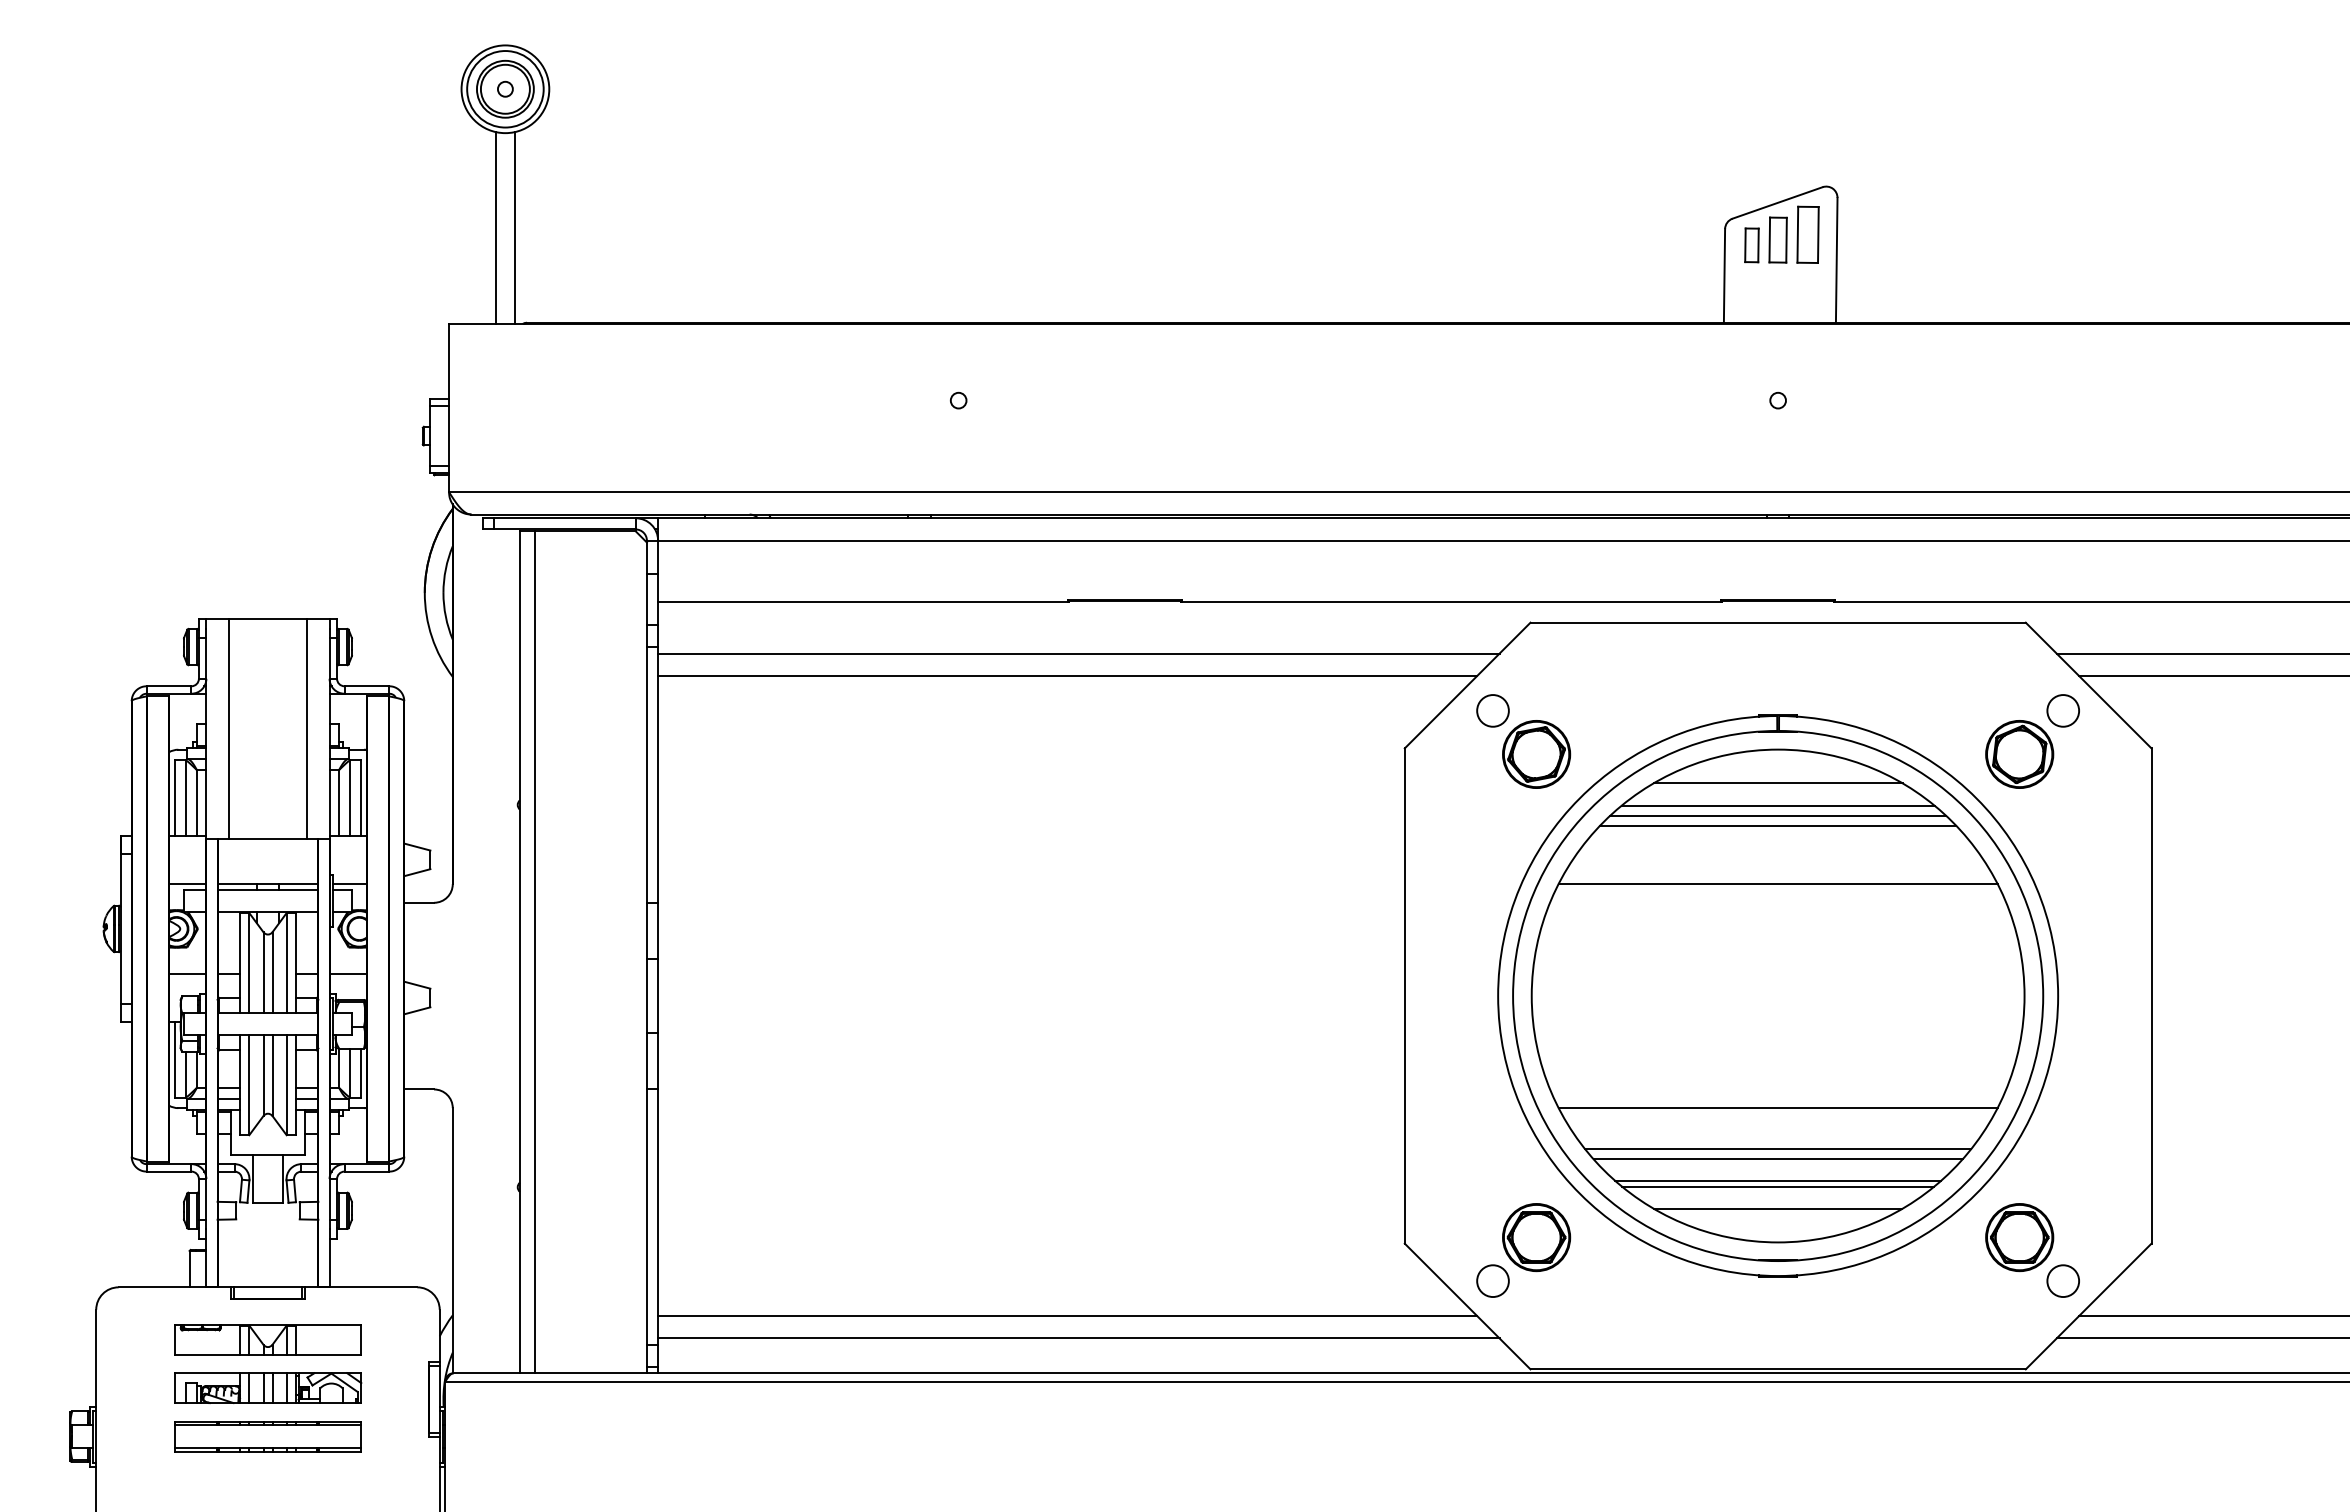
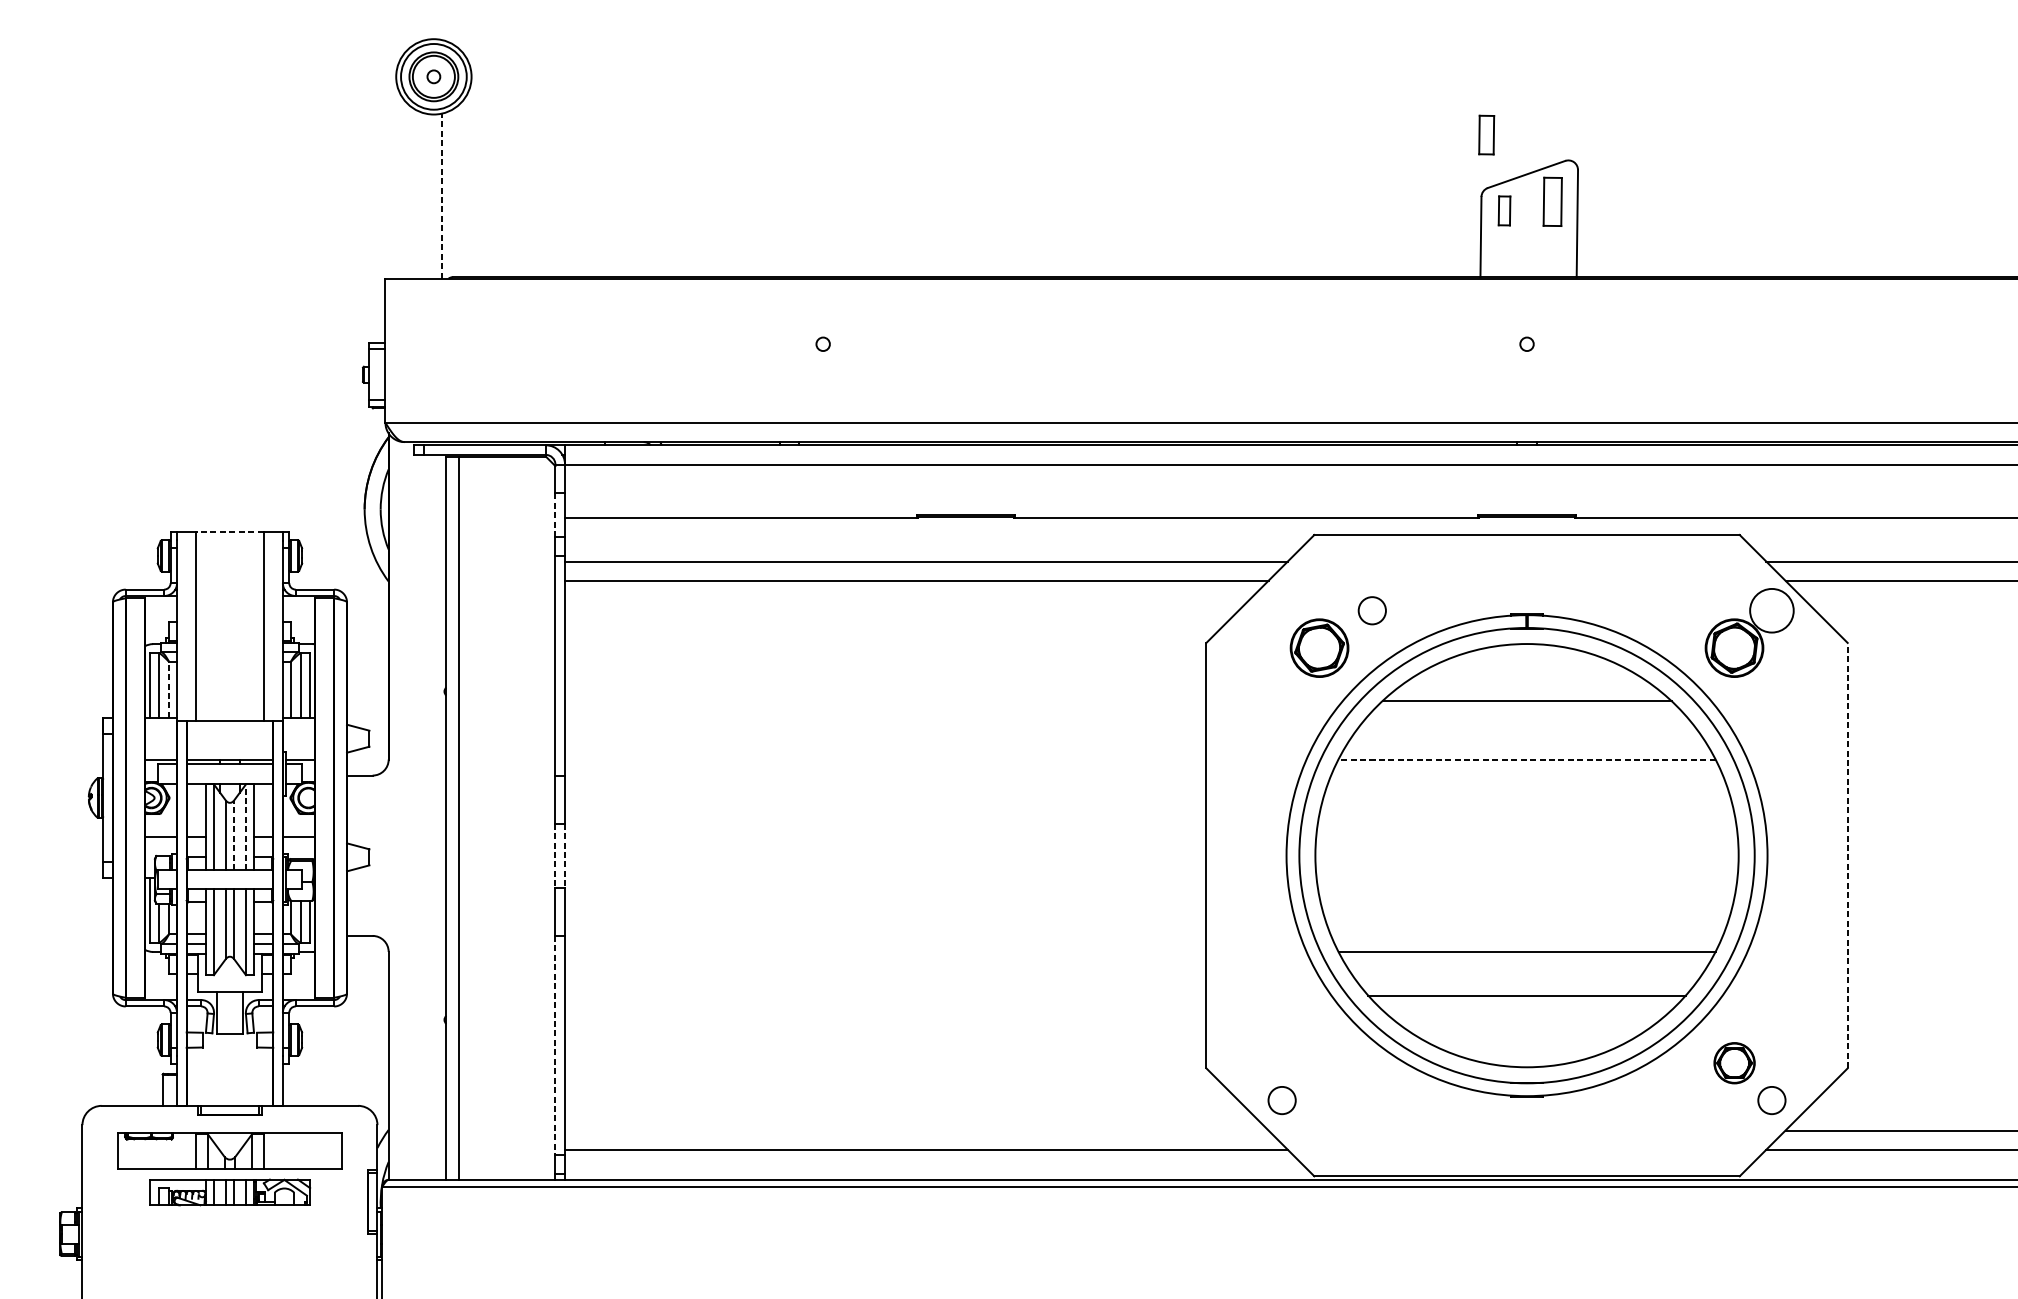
line: (496, 228) -> (426, 196), removed
line: (514, 228) -> (441, 196), solid -> dashed
part: (1777, 239) -> (1486, 134), moved
line: (646, 600) -> (555, 515), solid -> dashed
line: (267, 619) -> (229, 532), solid -> dashed
circle: (1492, 710) -> (1371, 610), moved
circle: (2063, 710) -> (1772, 610), size x1.6
line: (1777, 783) -> (1526, 673), removed
line: (197, 802) -> (169, 689), solid -> dashed
line: (1777, 805) -> (1526, 692), removed
line: (1778, 825) -> (1527, 709), removed
line: (1778, 884) -> (1527, 759), solid -> dashed
line: (286, 963) -> (245, 827), solid -> dashed
line: (272, 972) -> (233, 835), solid -> dashed
line: (646, 996) -> (555, 856), solid -> dashed
line: (658, 996) -> (565, 856), solid -> dashed
line: (2151, 996) -> (1847, 856), solid -> dashed
line: (1777, 1149) -> (1526, 987), removed
line: (1777, 1181) -> (1526, 1014), removed
line: (1777, 1186) -> (1526, 1019), removed
line: (1778, 1208) -> (1527, 1038), removed
line: (646, 1217) -> (555, 1045), solid -> dashed
part: (1536, 1237) -> (1319, 1063), removed
part: (2019, 1237) -> (1734, 1063), size x0.7
line: (1067, 1316) -> (916, 1130), removed
part: (267, 1339) -> (229, 1150), size x1.4
part: (267, 1436) -> (229, 1233), removed

